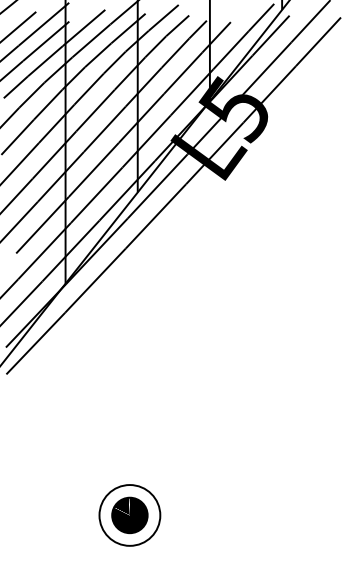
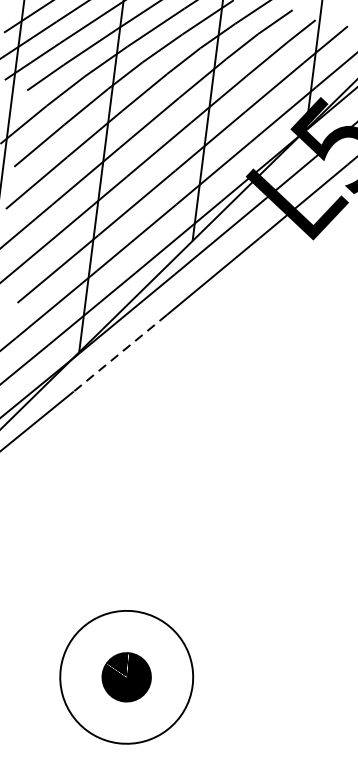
line: (95, 280) -> (120, 353), solid -> dashed
circle: (129, 515) -> (126, 677), size x1.6

